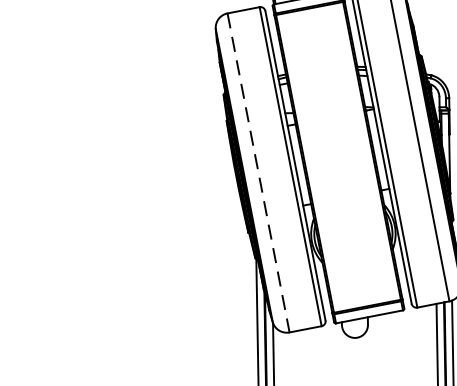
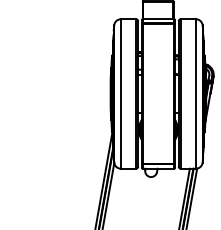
line: (257, 172) -> (120, 93), dashed -> solid

